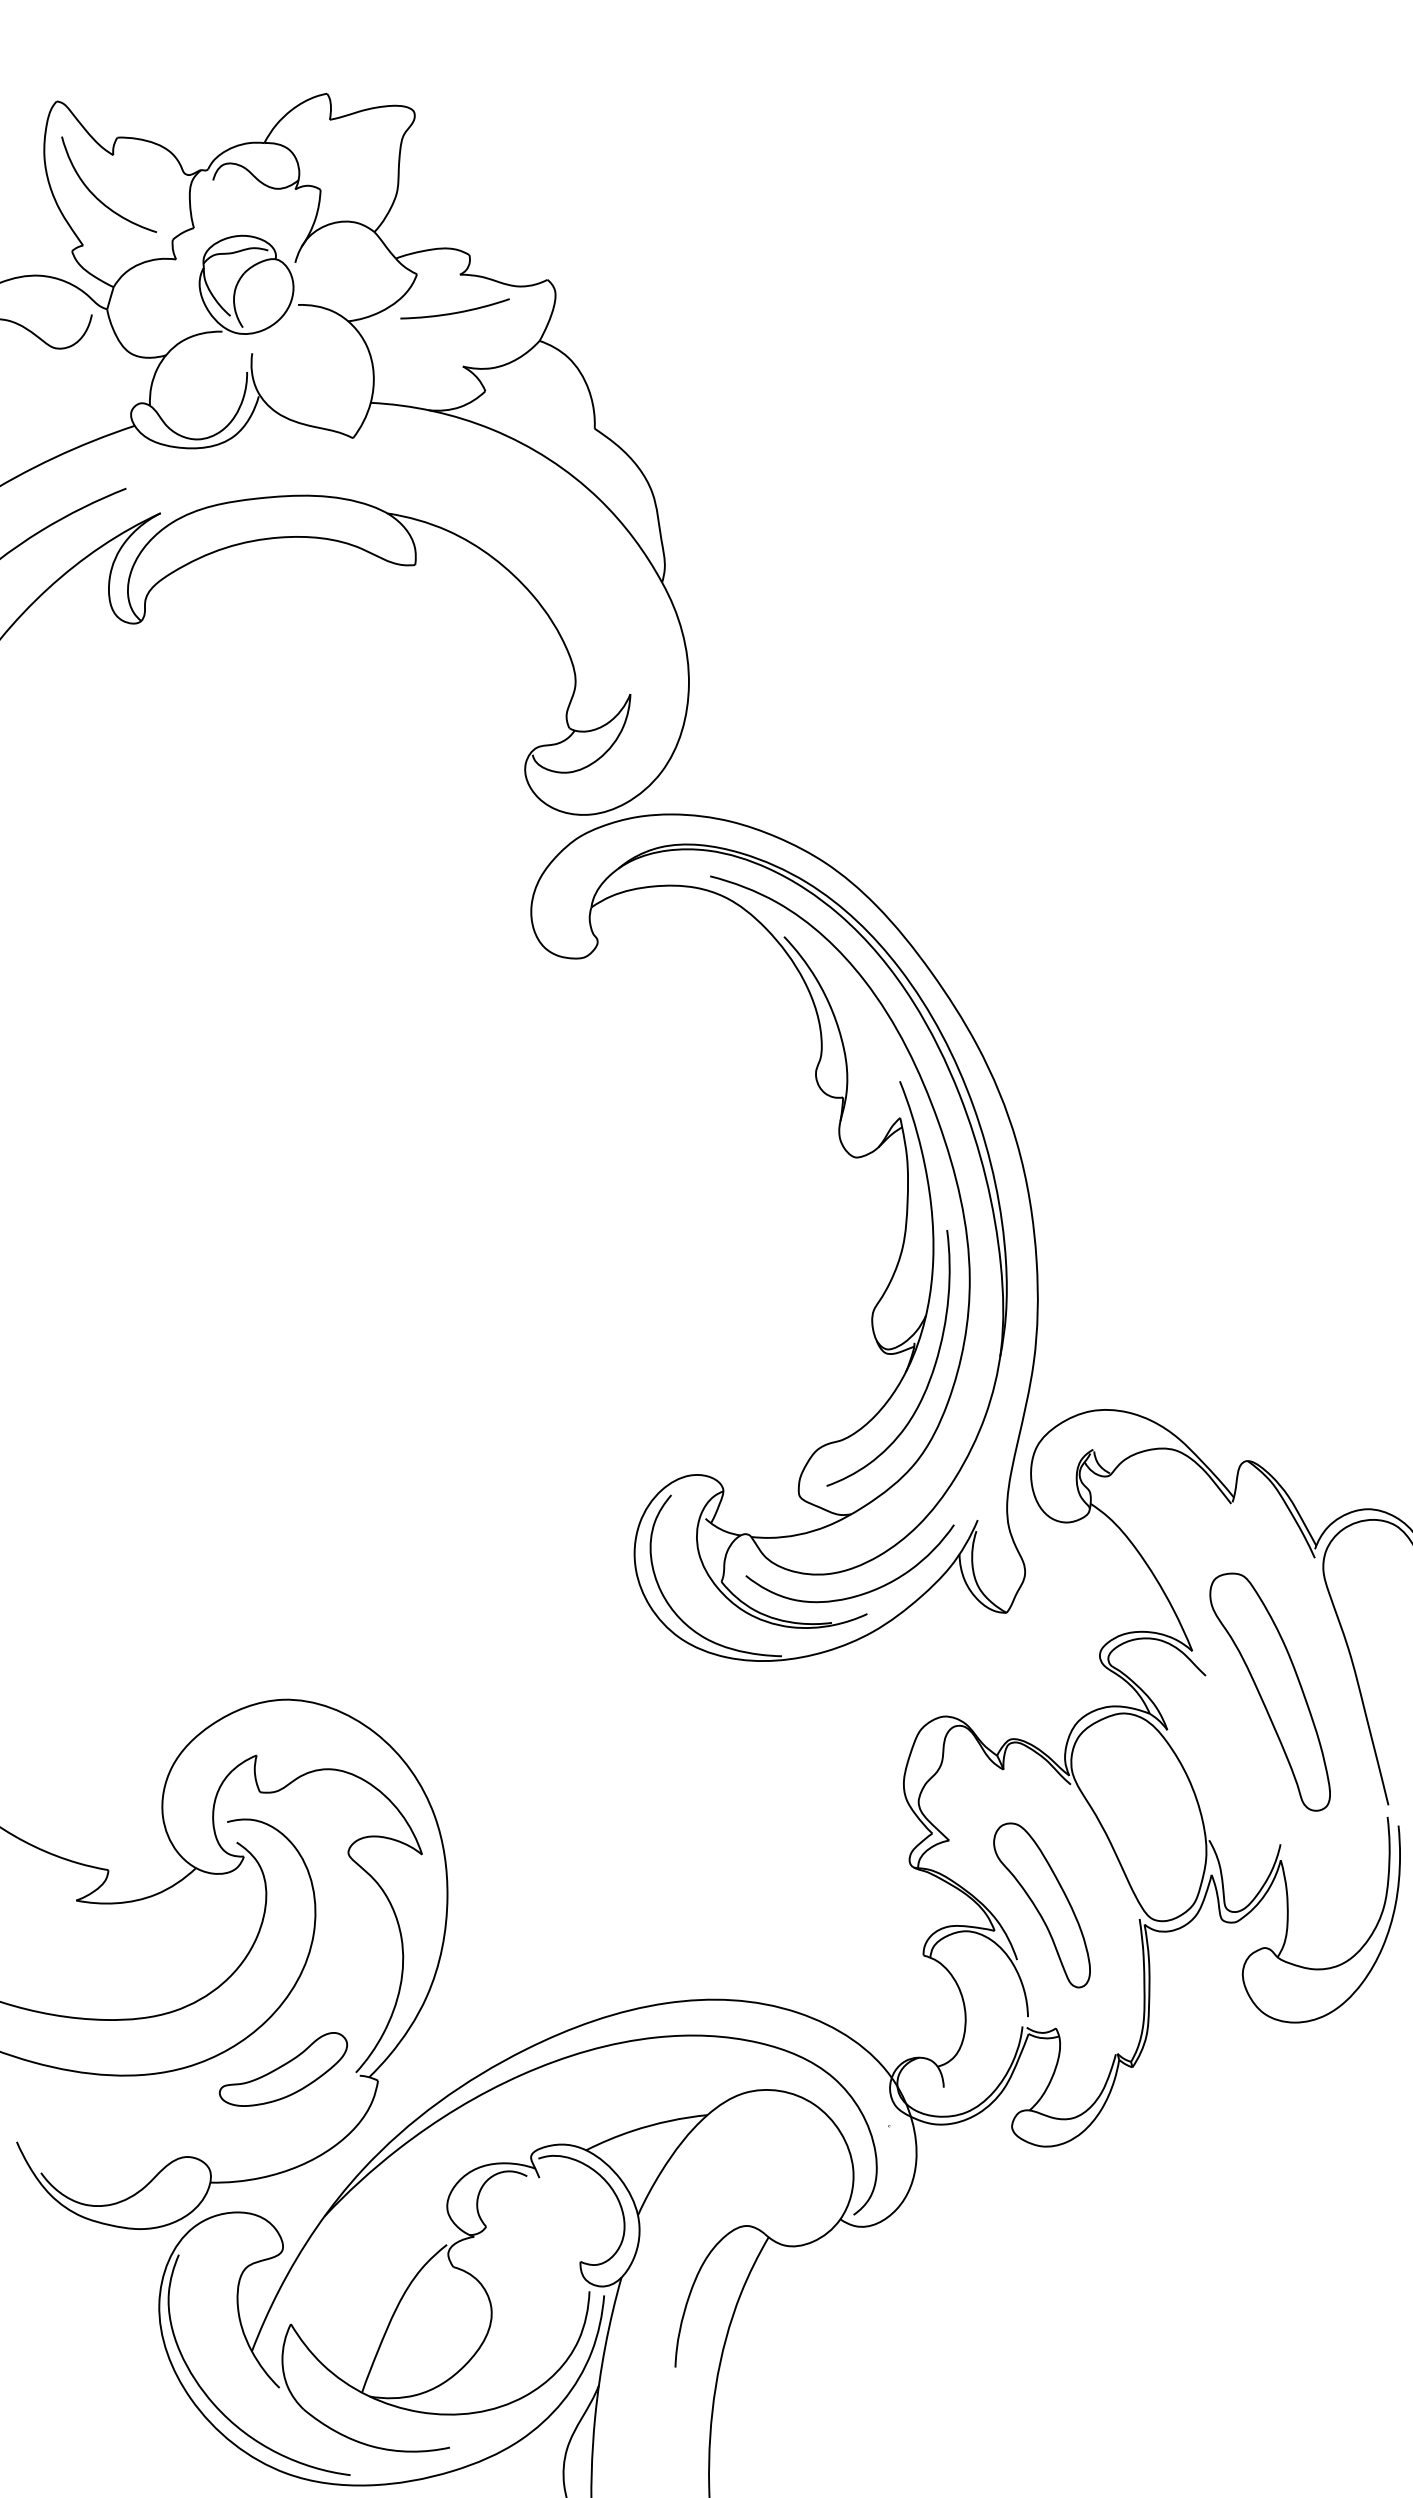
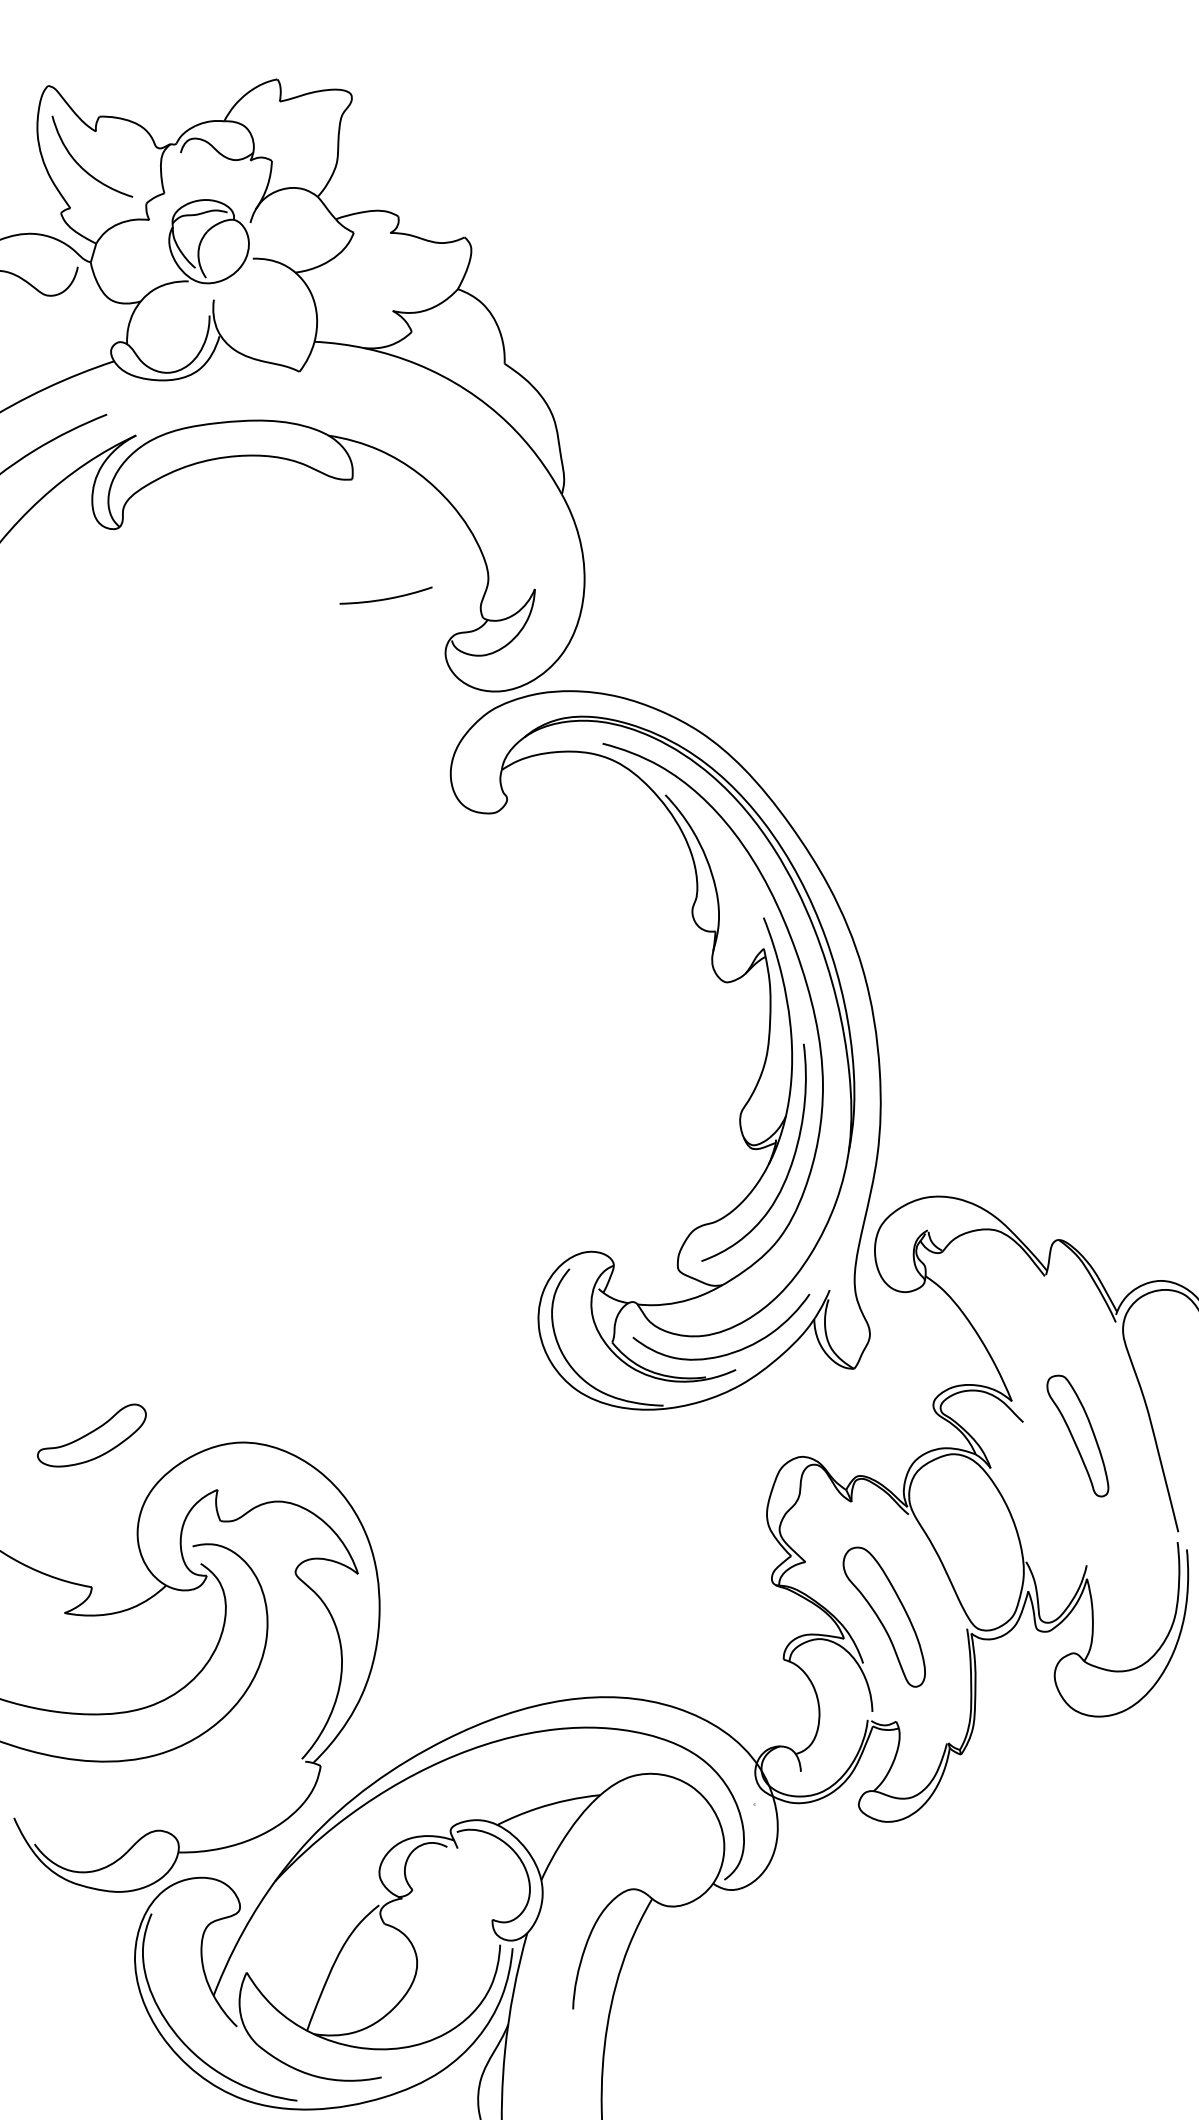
curve: (454, 312) -> (385, 598), moved
part: (1269, 1691) -> (1077, 1435), size x0.6
part: (282, 2069) -> (91, 1435), moved

